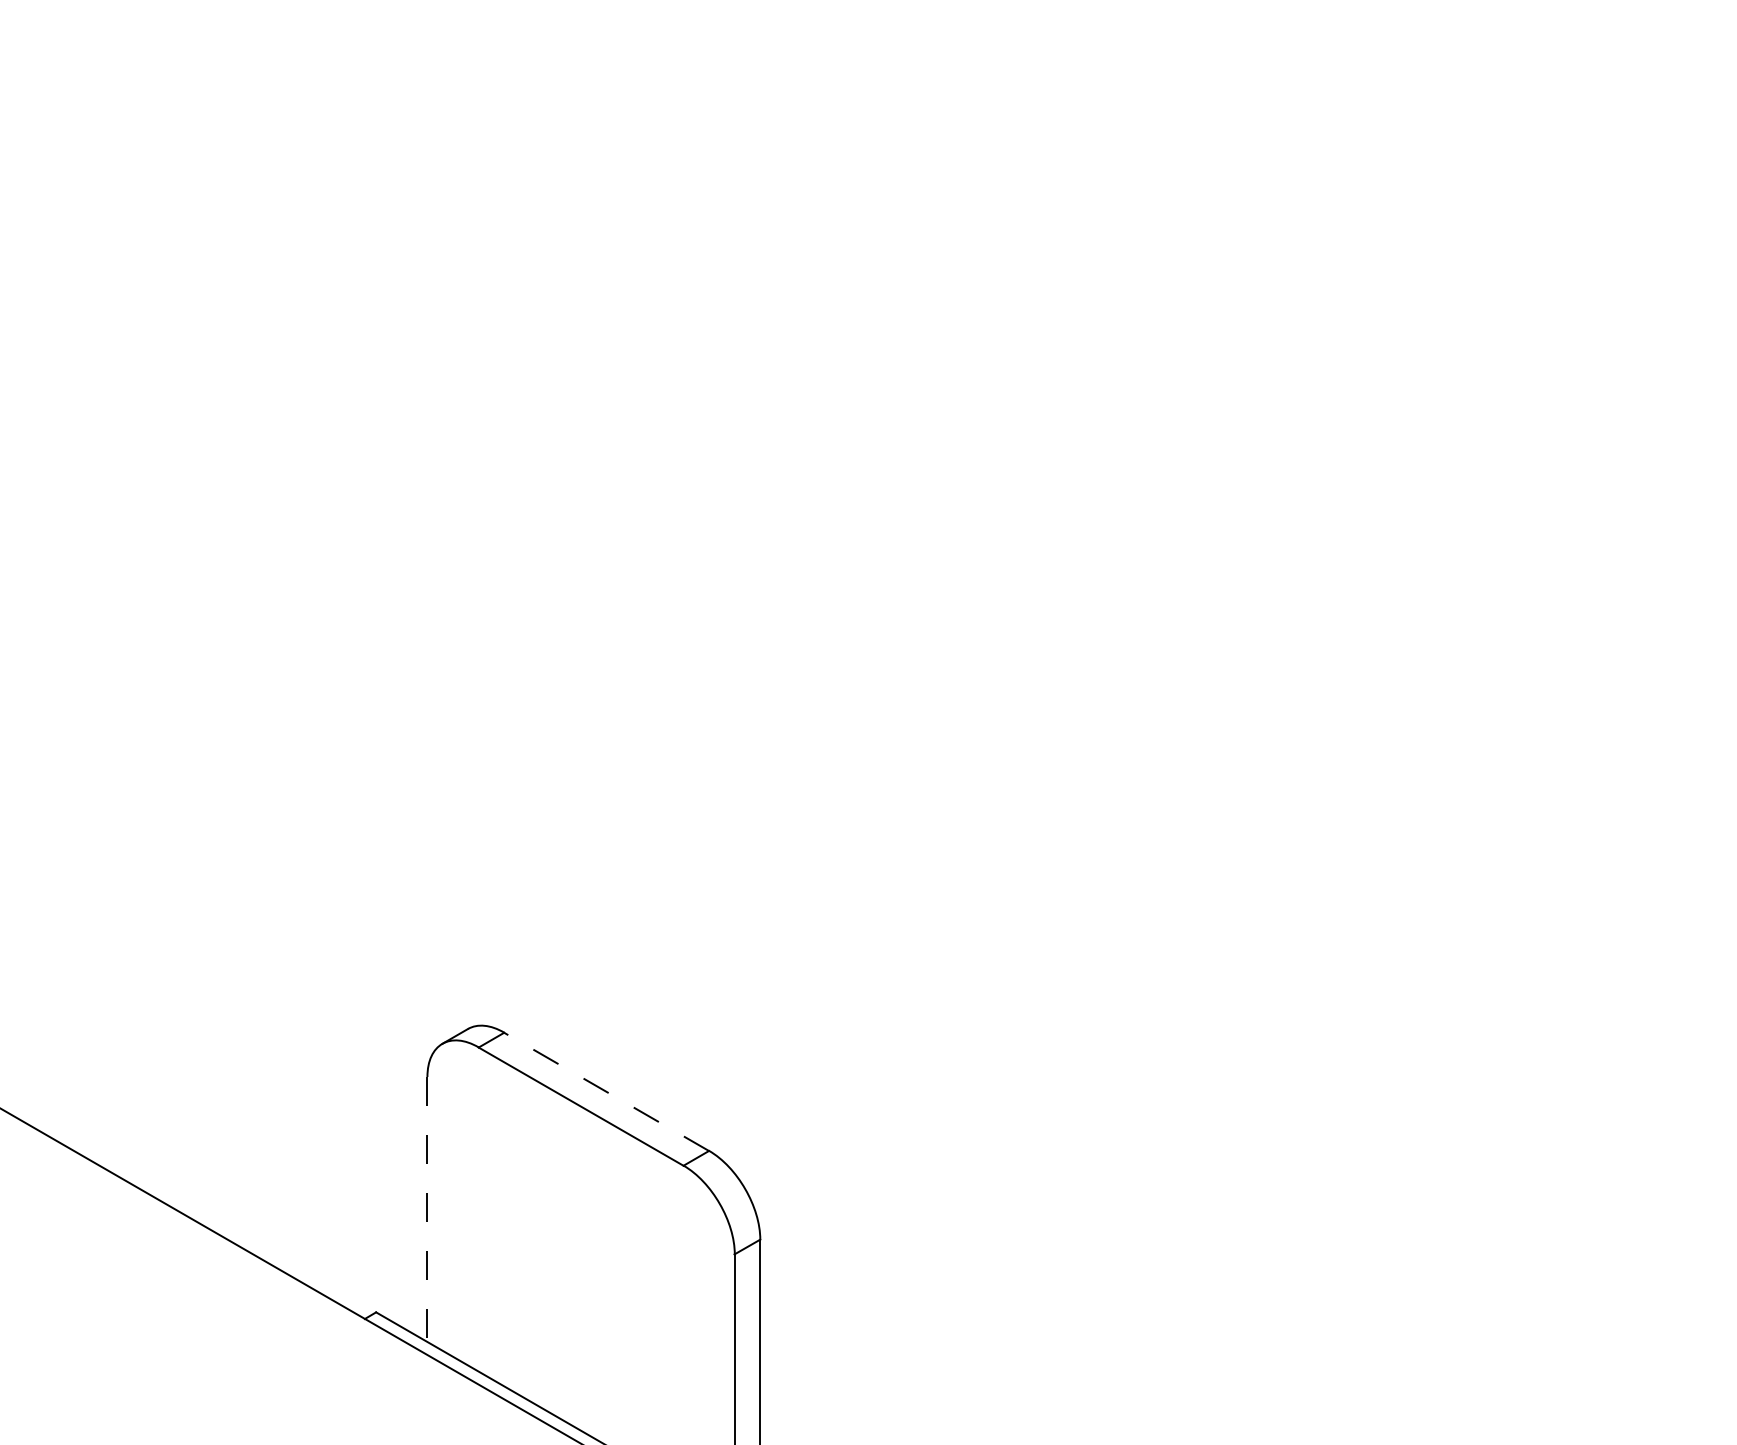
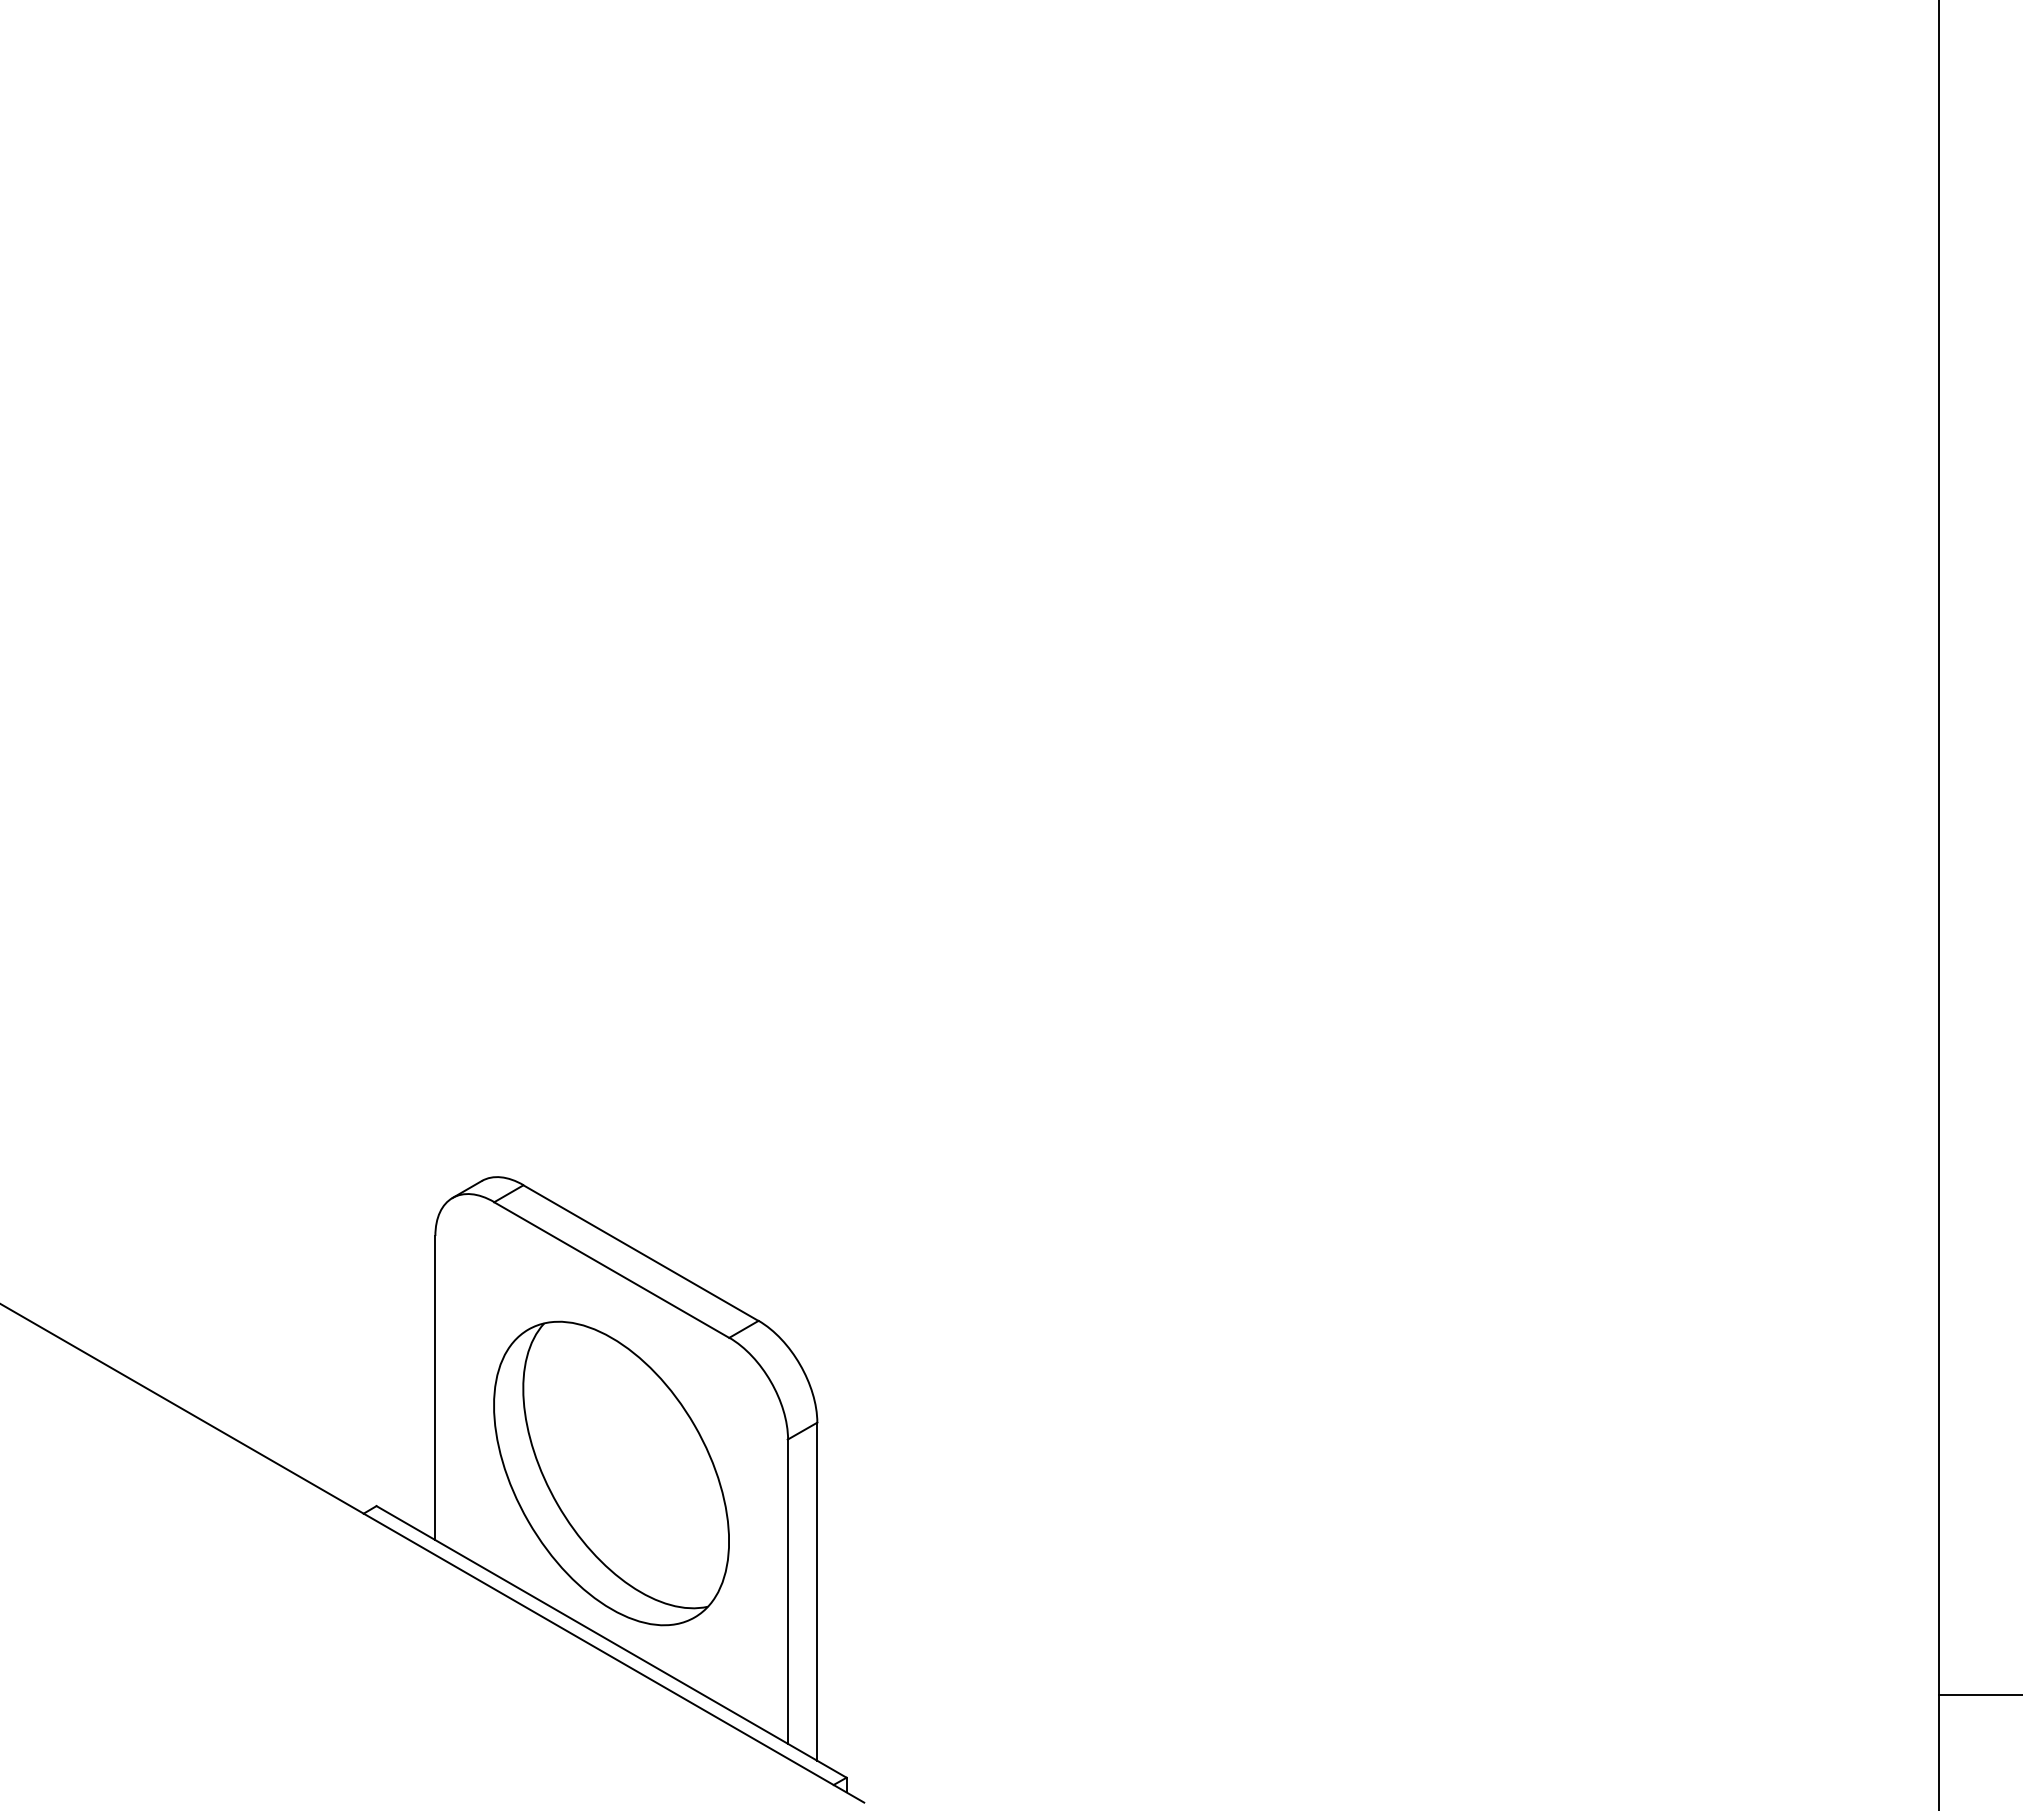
line: (606, 1092) -> (640, 1253), dashed -> solid
line: (427, 1209) -> (435, 1388), dashed -> solid
part: (580, 1283) -> (611, 1473), added

